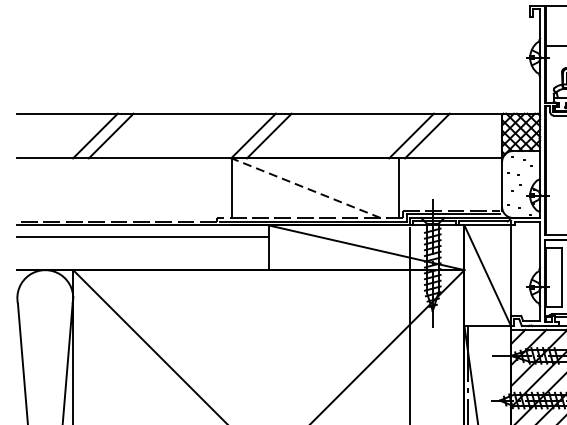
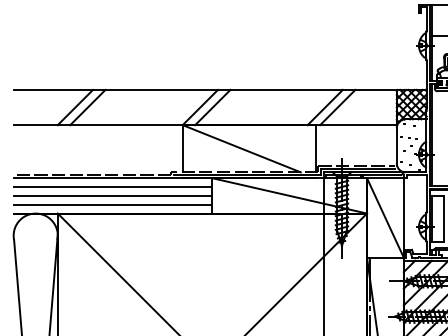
line: (305, 187) -> (241, 148), dashed -> solid
line: (142, 247) -> (112, 195), added
line: (142, 258) -> (112, 204), added

